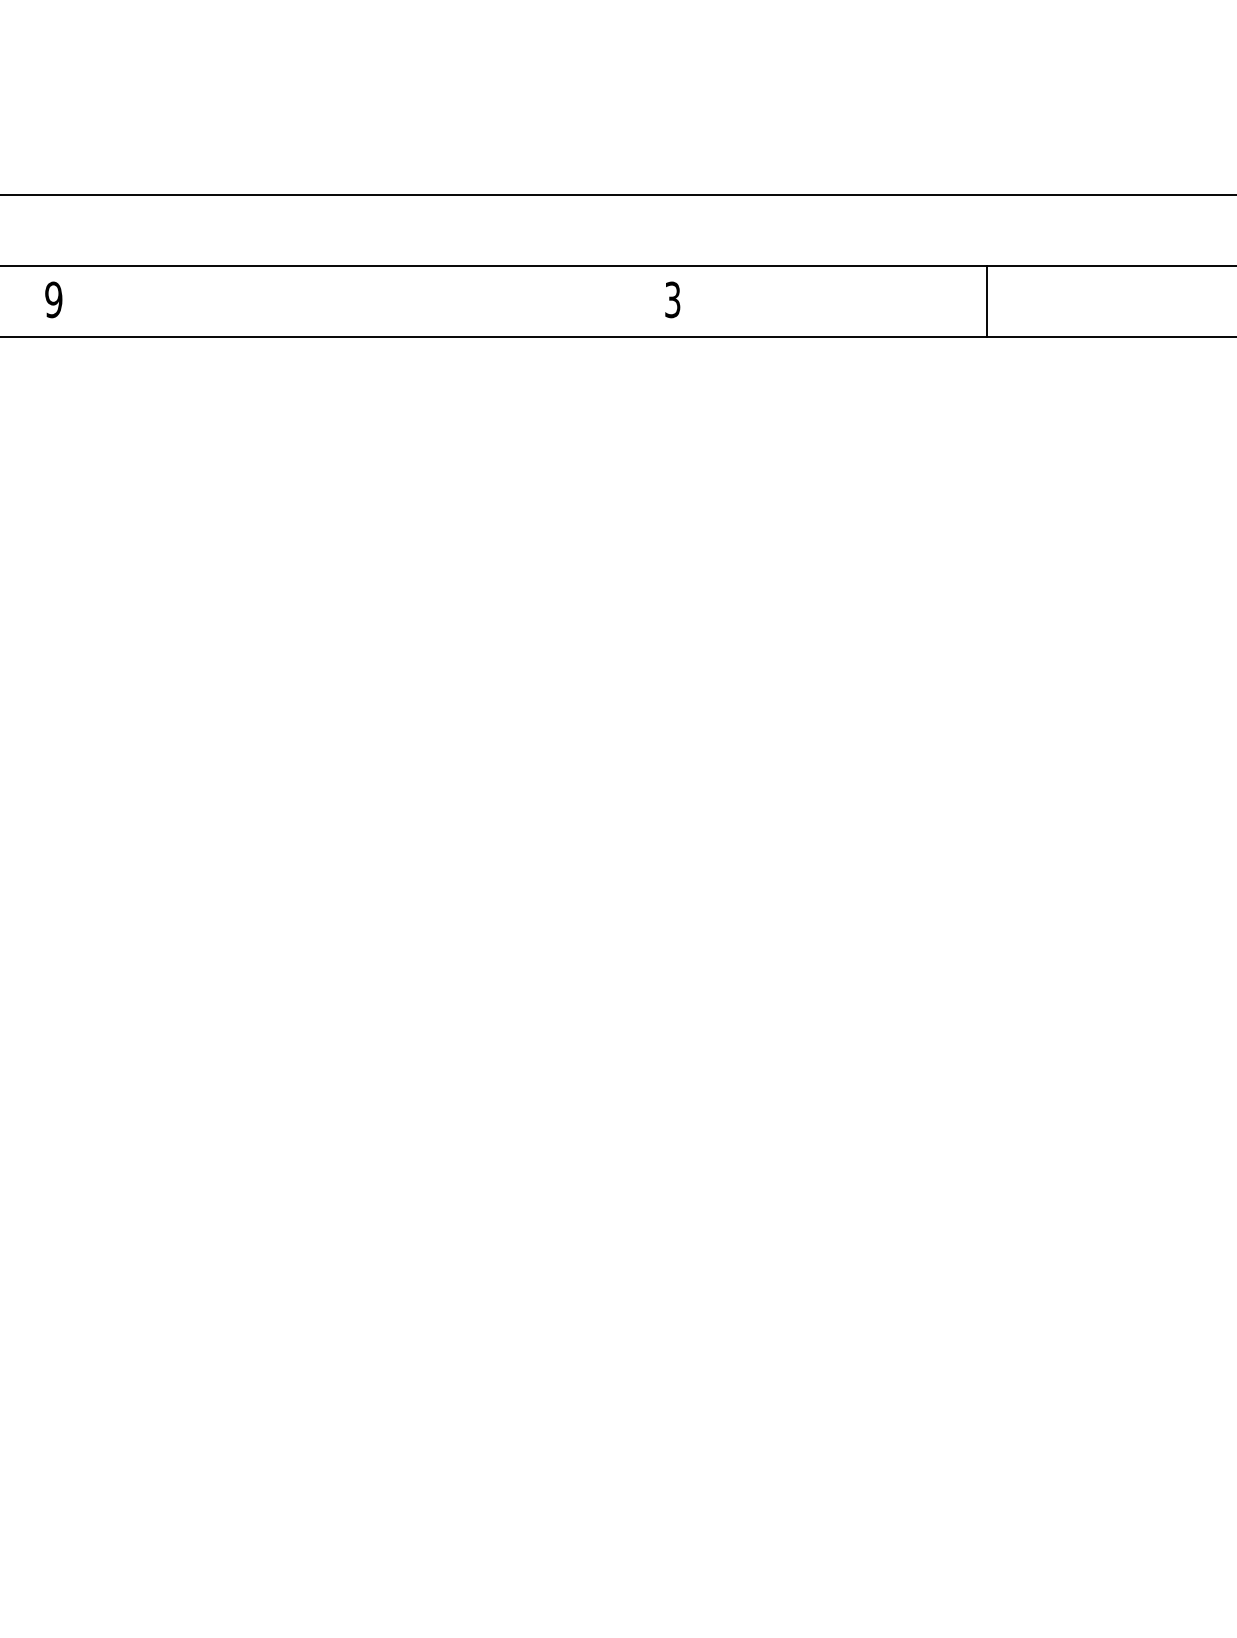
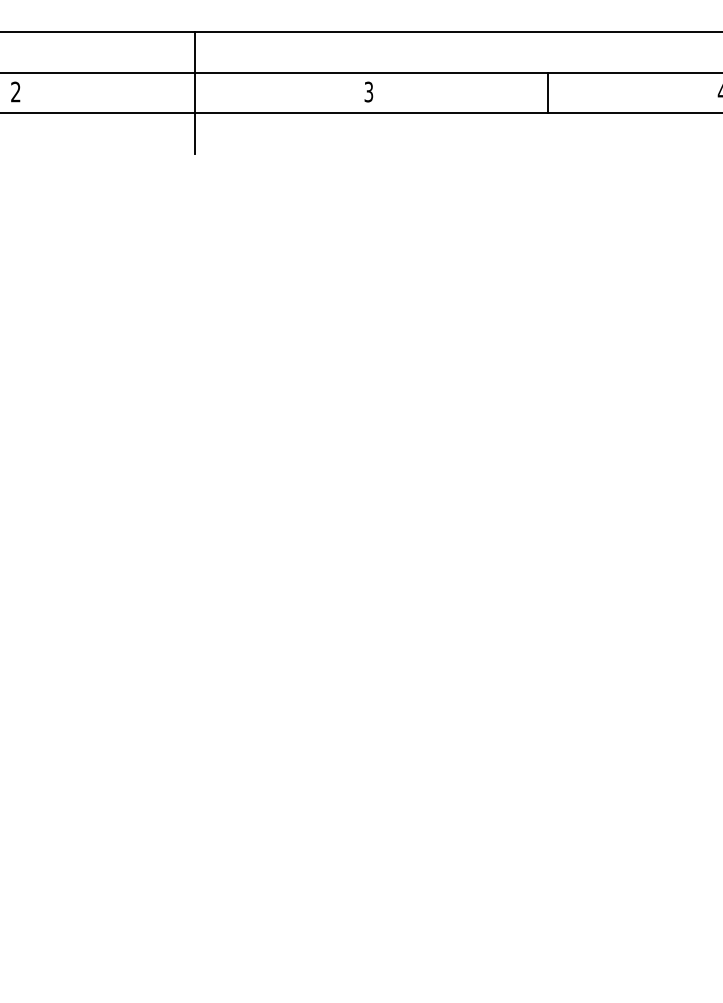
text: (53, 298) -> (15, 91), 9 -> 2
line: (367, 300) -> (194, 92), added

